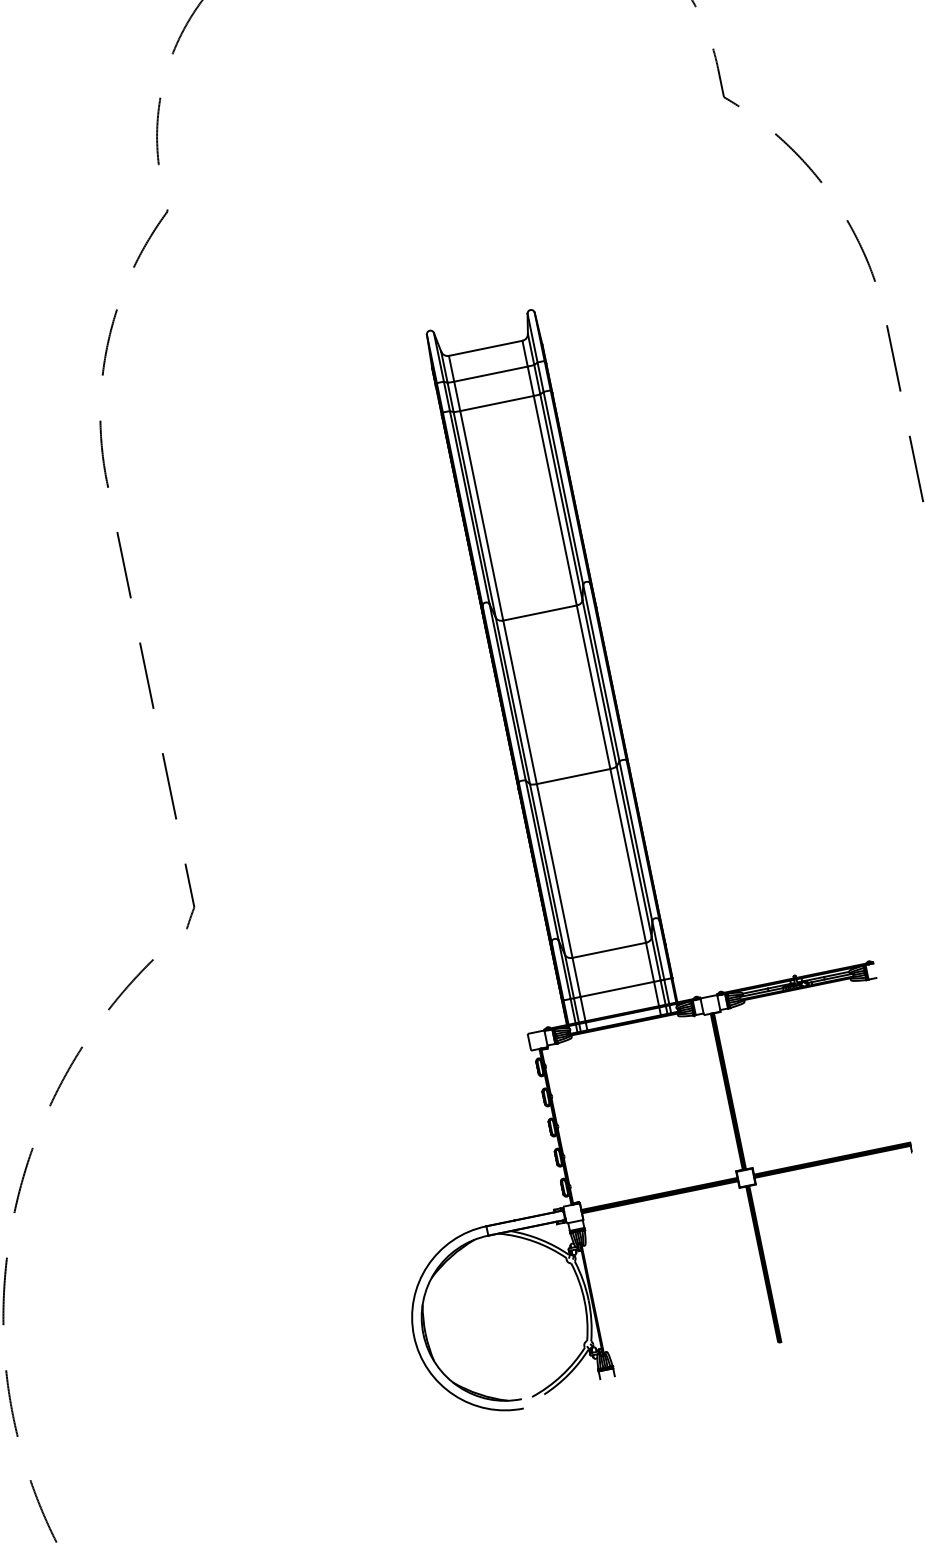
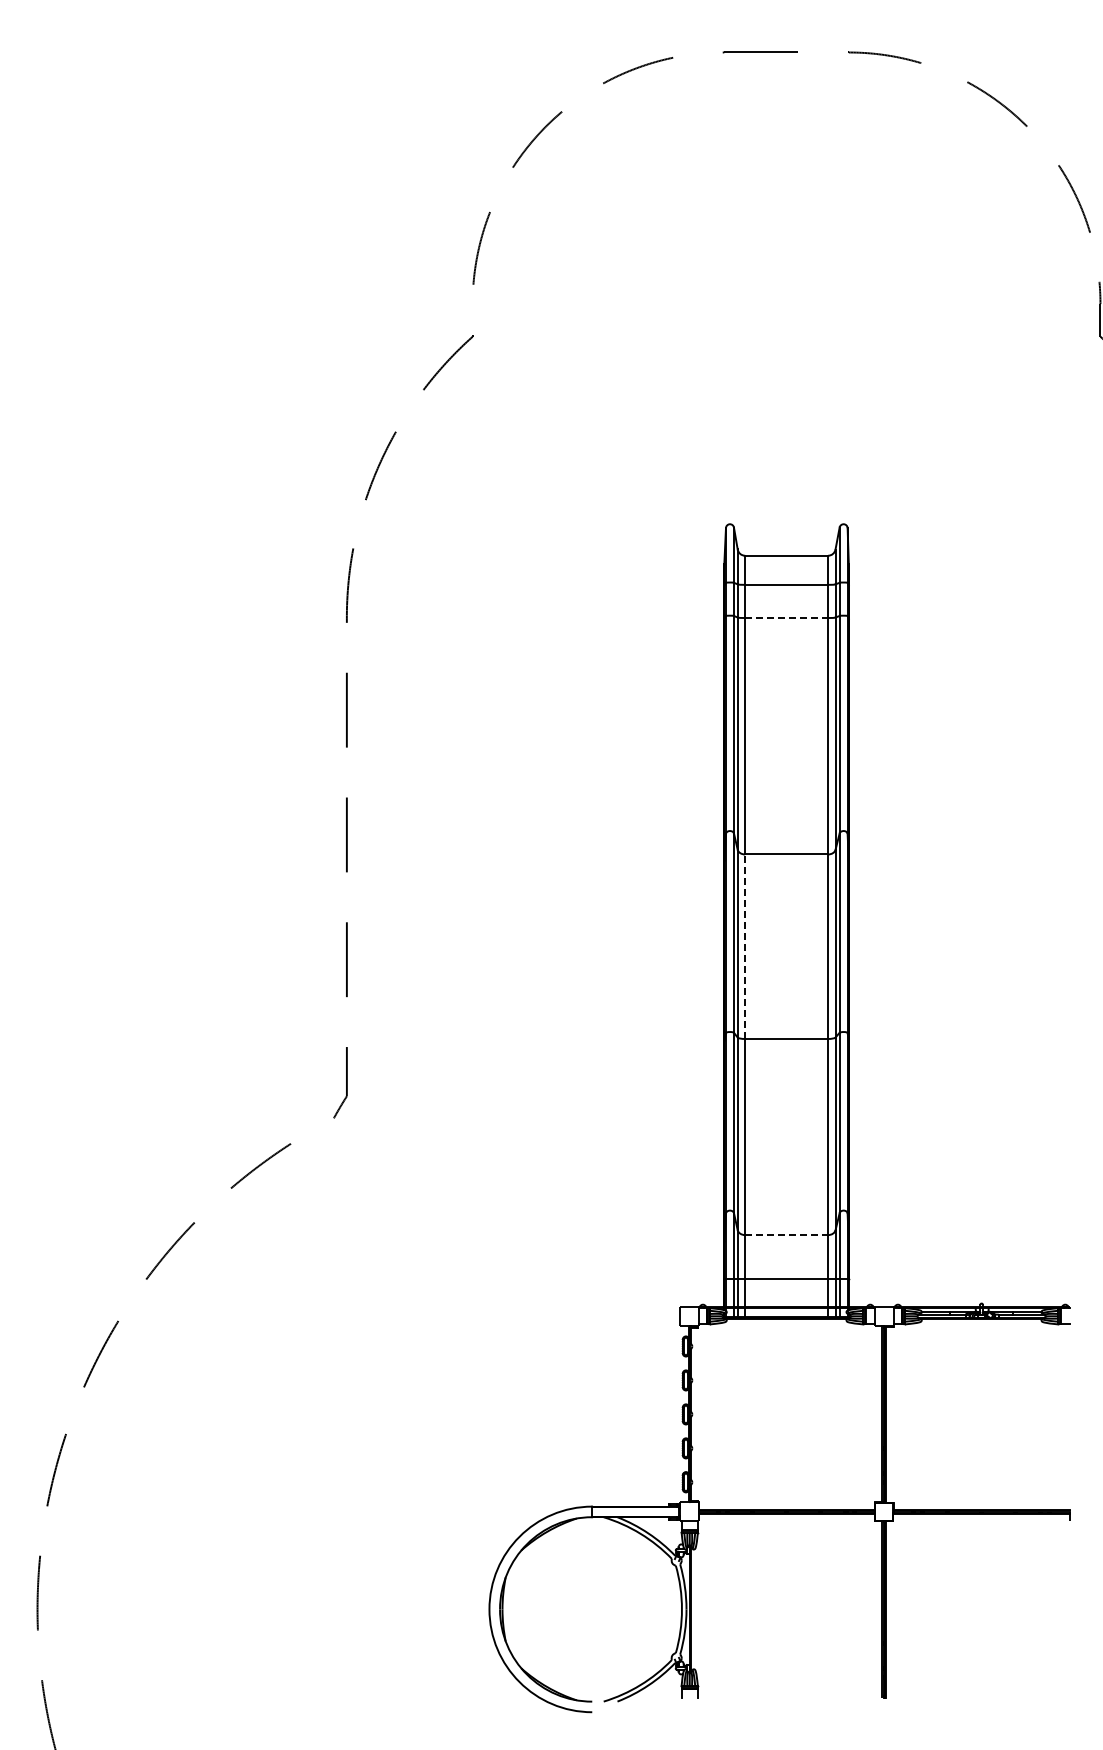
line: (497, 403) -> (787, 618), solid -> dashed
line: (520, 702) -> (745, 946), solid -> dashed
line: (610, 950) -> (787, 1235), solid -> dashed

